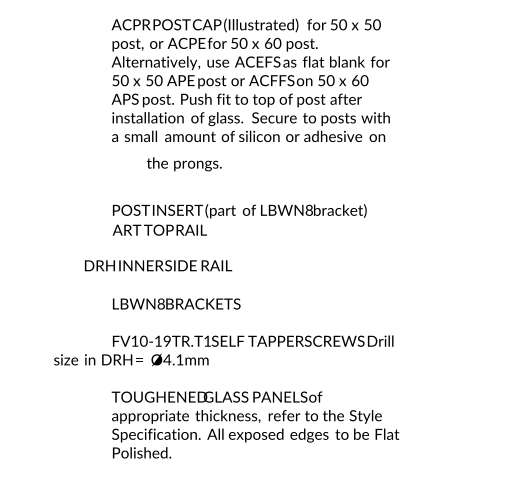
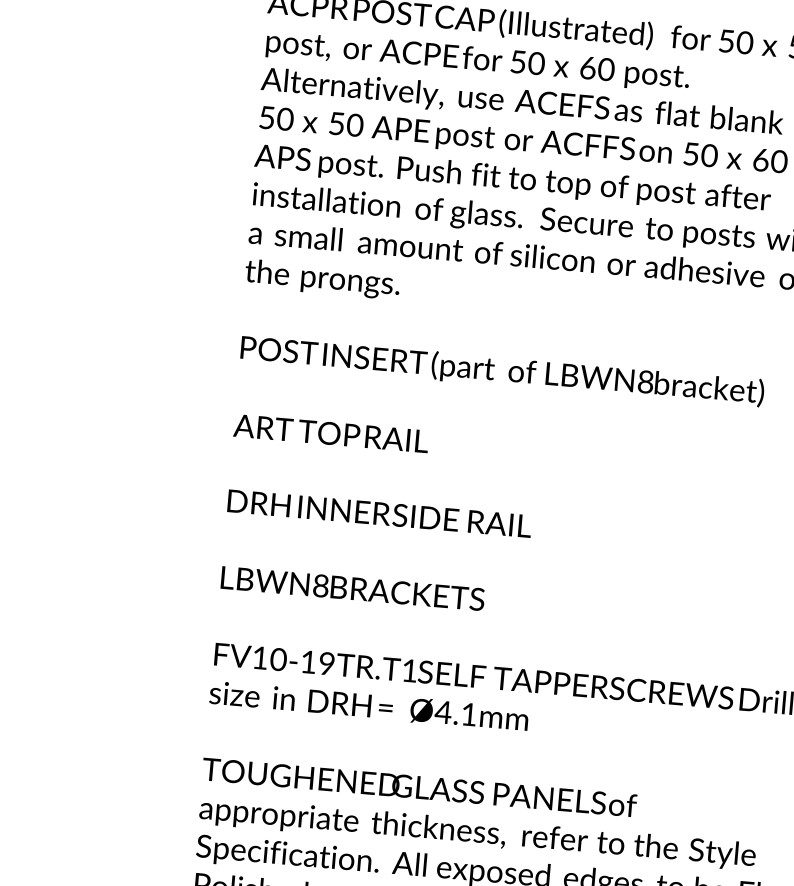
text: (183, 164) -> (320, 279), moved
text: (239, 211) -> (501, 372), moved
text: (158, 265) -> (379, 513), moved
text: (131, 360) -> (369, 707), moved

